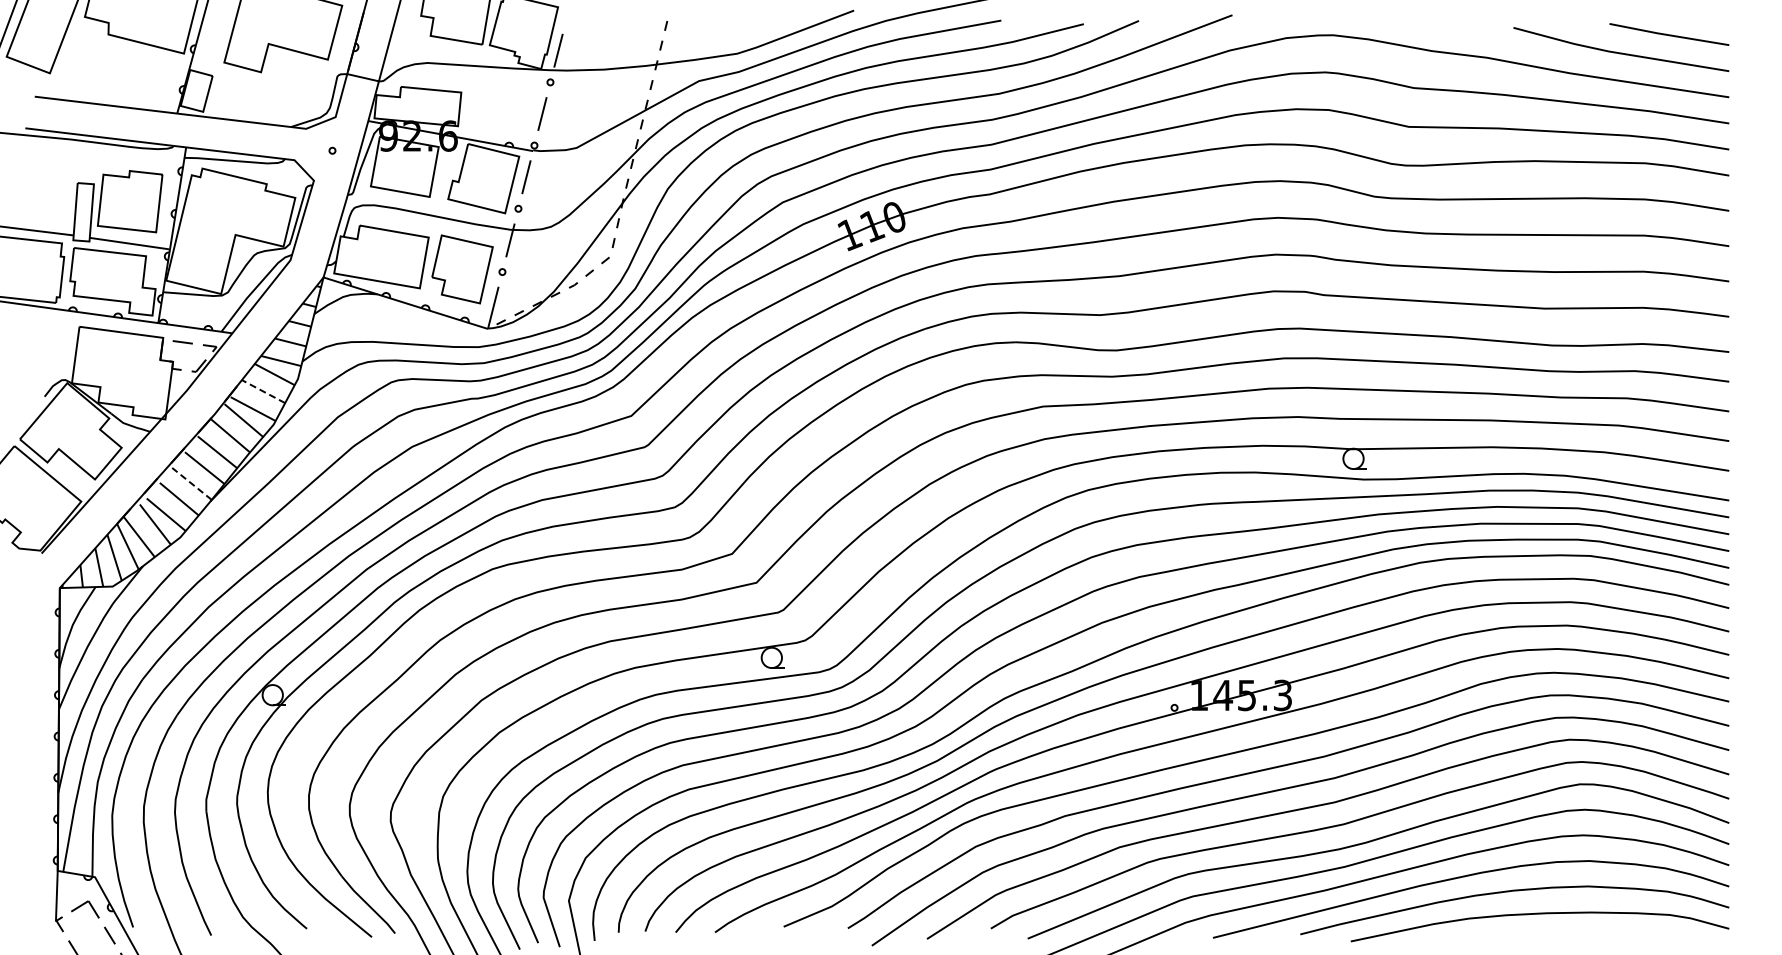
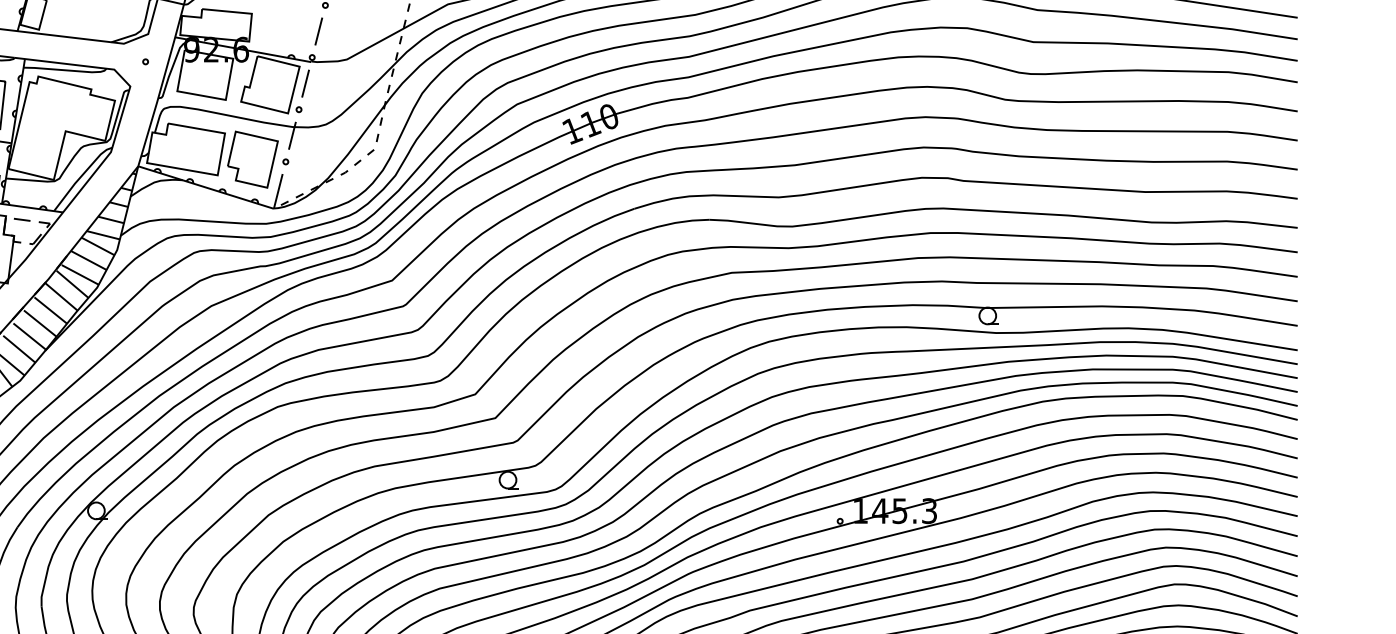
line: (263, 391) -> (88, 260), dashed -> solid
line: (191, 483) -> (29, 336), dashed -> solid

